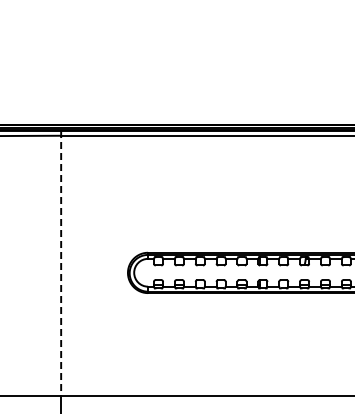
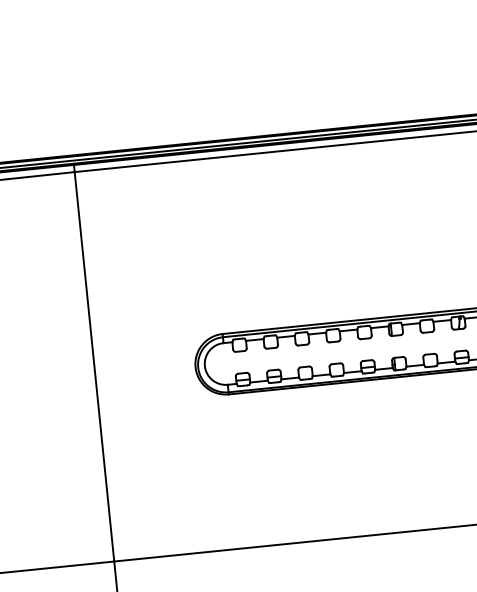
line: (61, 263) -> (94, 363), dashed -> solid

